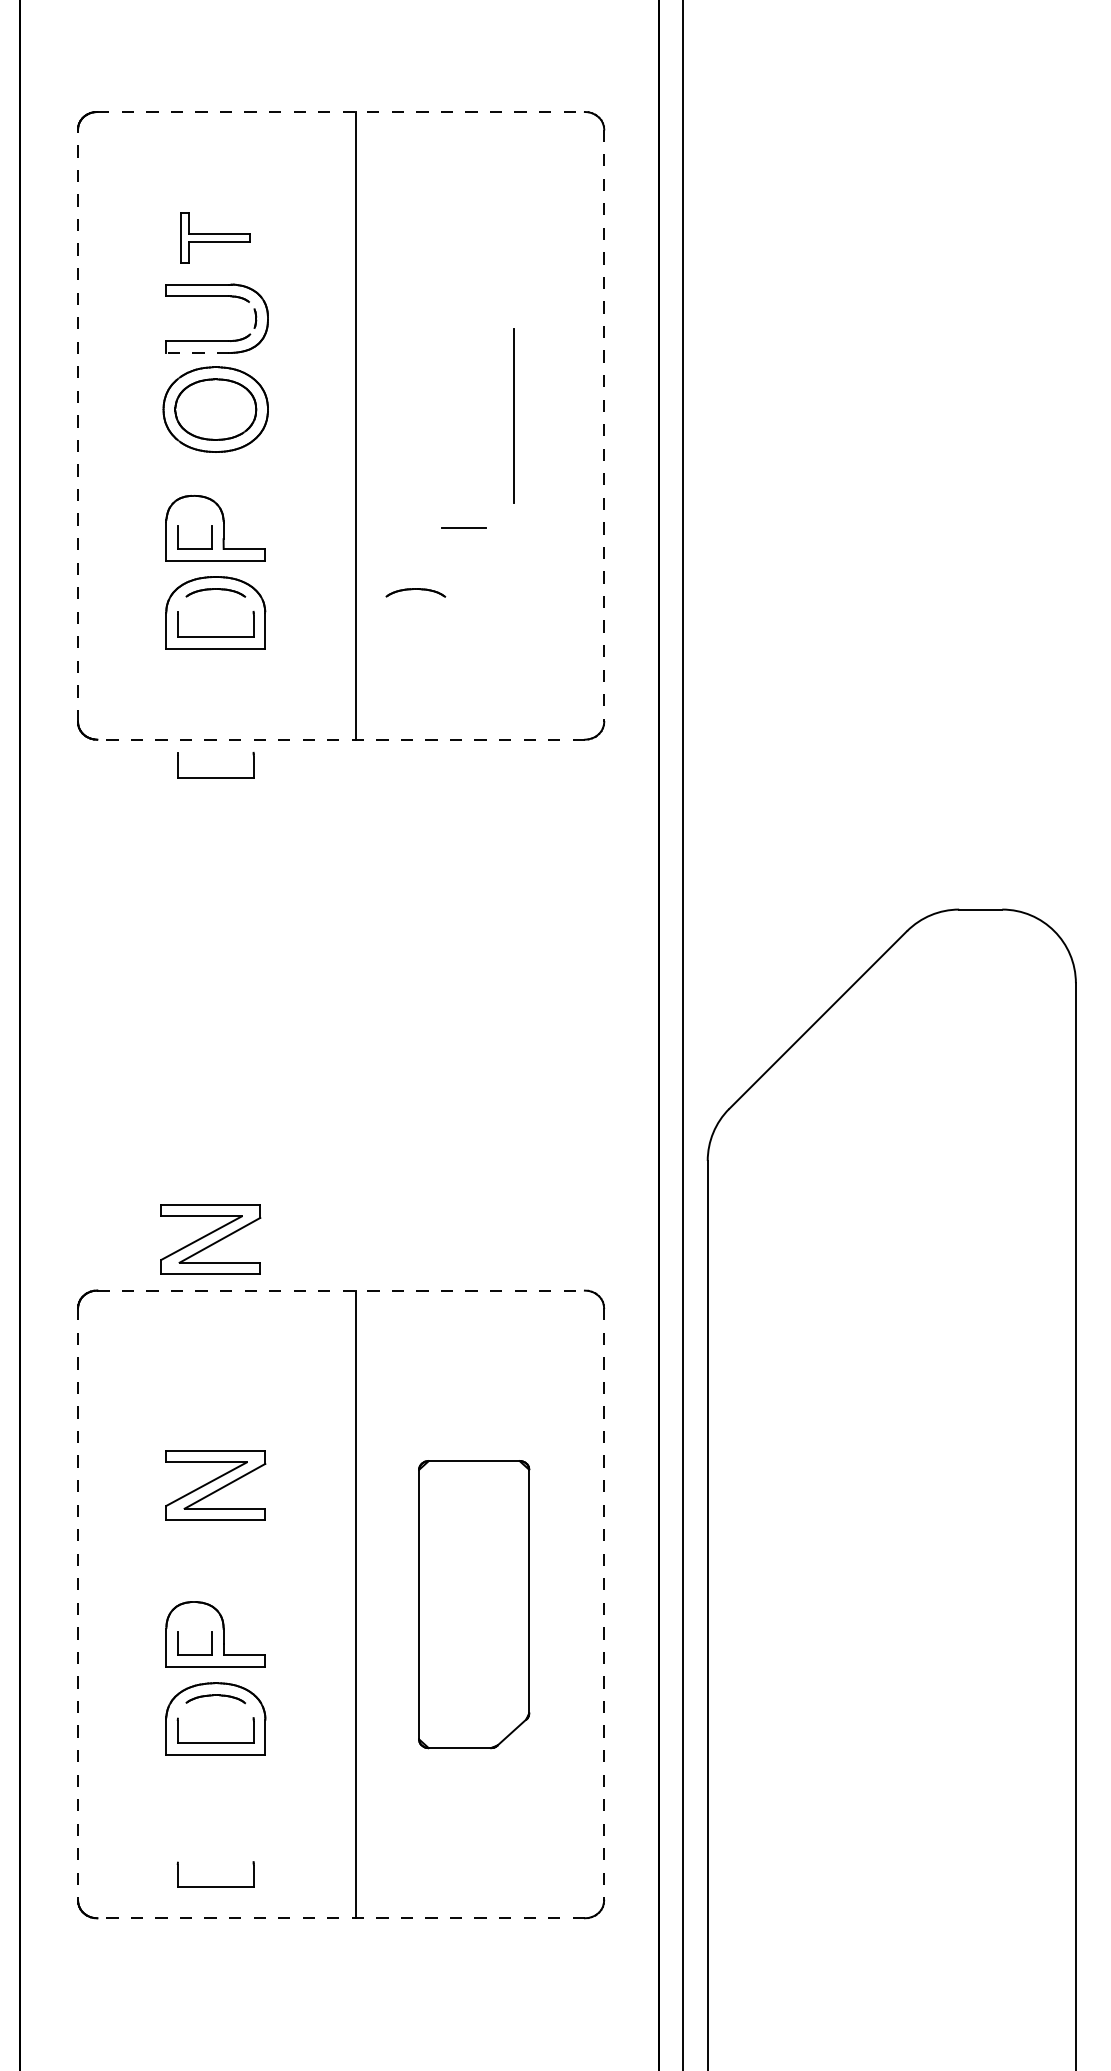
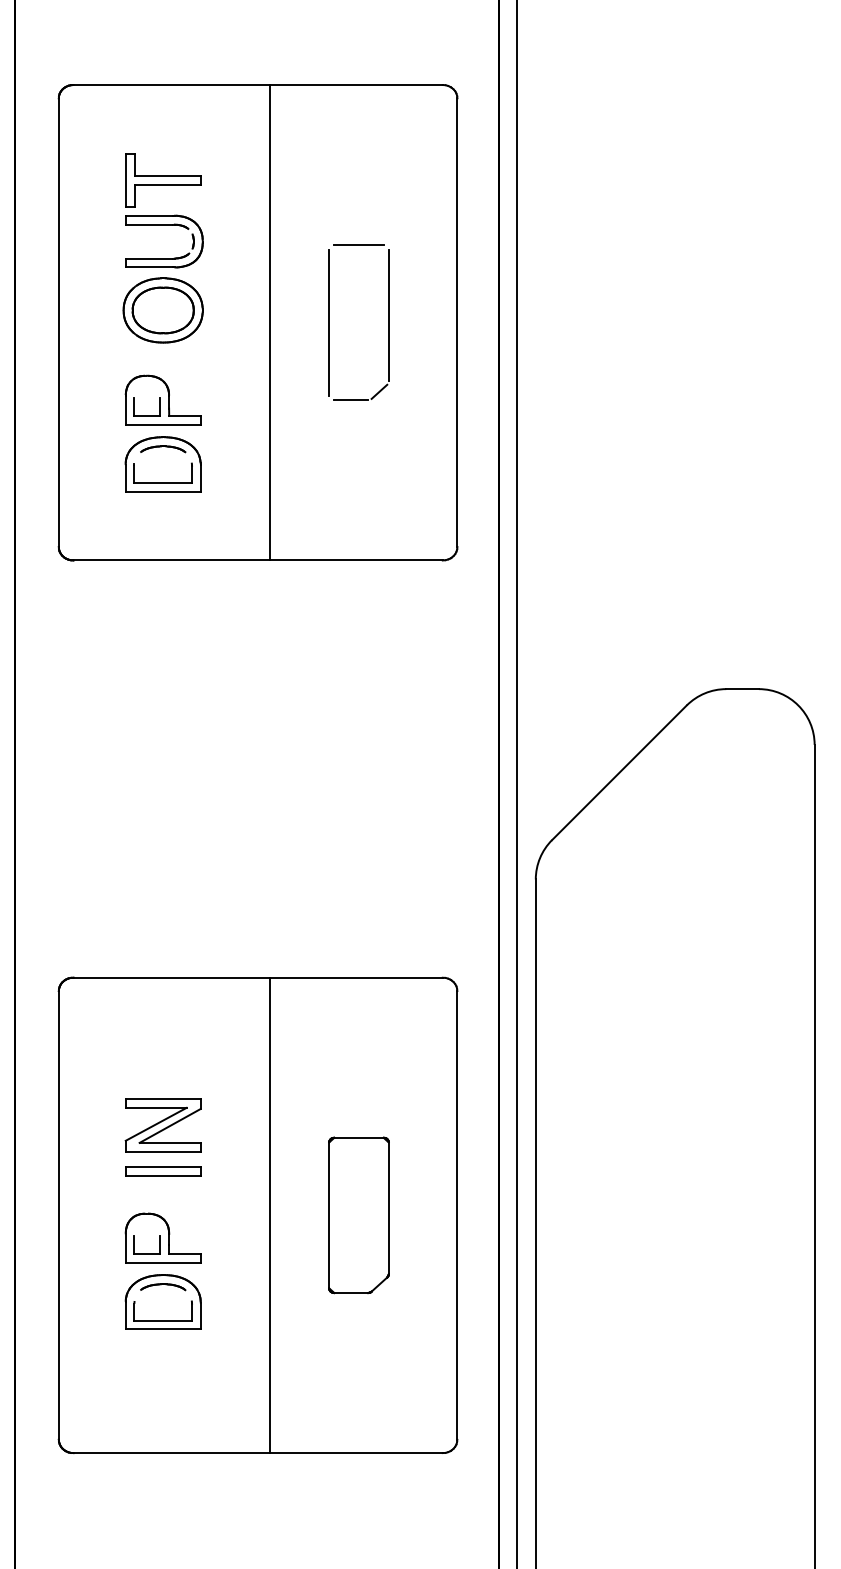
line: (341, 112) -> (258, 85), dashed -> solid
part: (215, 237) -> (162, 180), size x1.43
line: (473, 323) -> (358, 245), added
line: (197, 352) -> (149, 267), dashed -> solid
line: (78, 425) -> (59, 322), dashed -> solid
line: (435, 425) -> (329, 322), added
line: (604, 426) -> (457, 323), dashed -> solid
line: (501, 516) -> (379, 391), added
part: (415, 592) -> (314, 448), removed
line: (341, 739) -> (258, 560), dashed -> solid
part: (215, 777) -> (162, 589), removed
part: (210, 1239) -> (159, 939), removed
line: (341, 1290) -> (258, 977), dashed -> solid
part: (215, 1545) -> (162, 1170), added
part: (474, 1603) -> (359, 1214), size x0.71
line: (78, 1604) -> (59, 1215), dashed -> solid
line: (604, 1604) -> (457, 1215), dashed -> solid
part: (215, 1886) -> (162, 1429), removed
line: (341, 1918) -> (258, 1453), dashed -> solid

